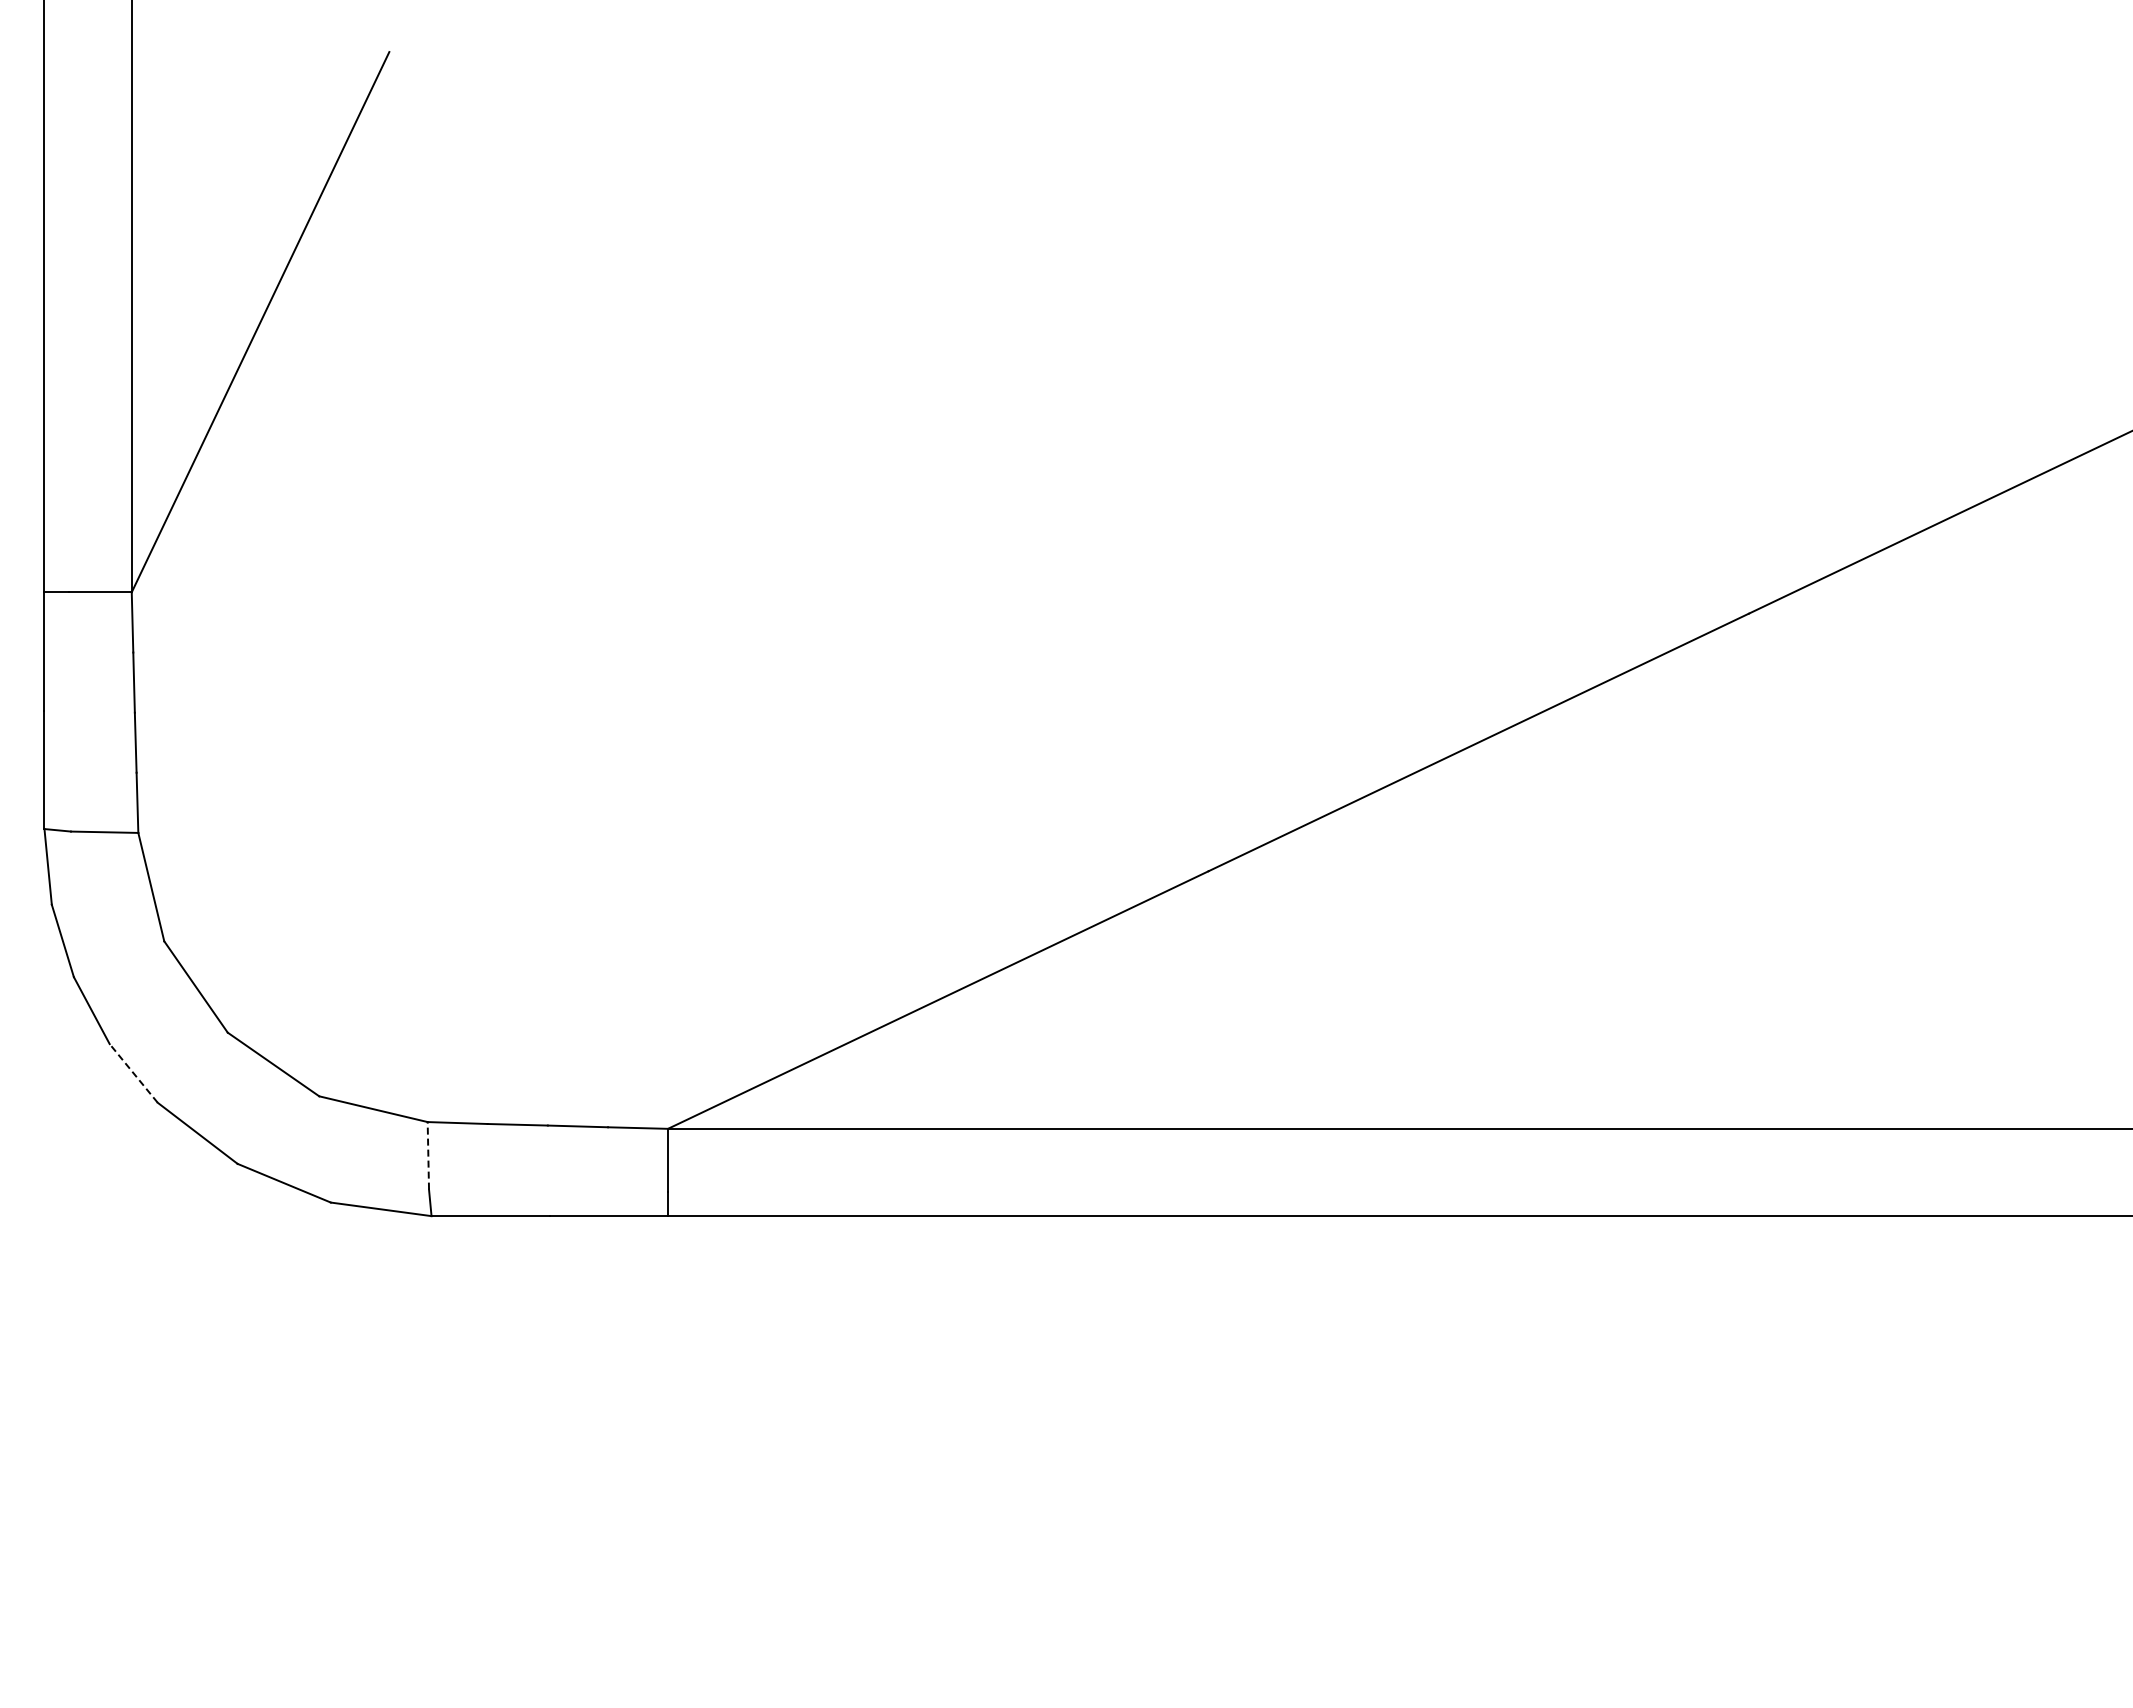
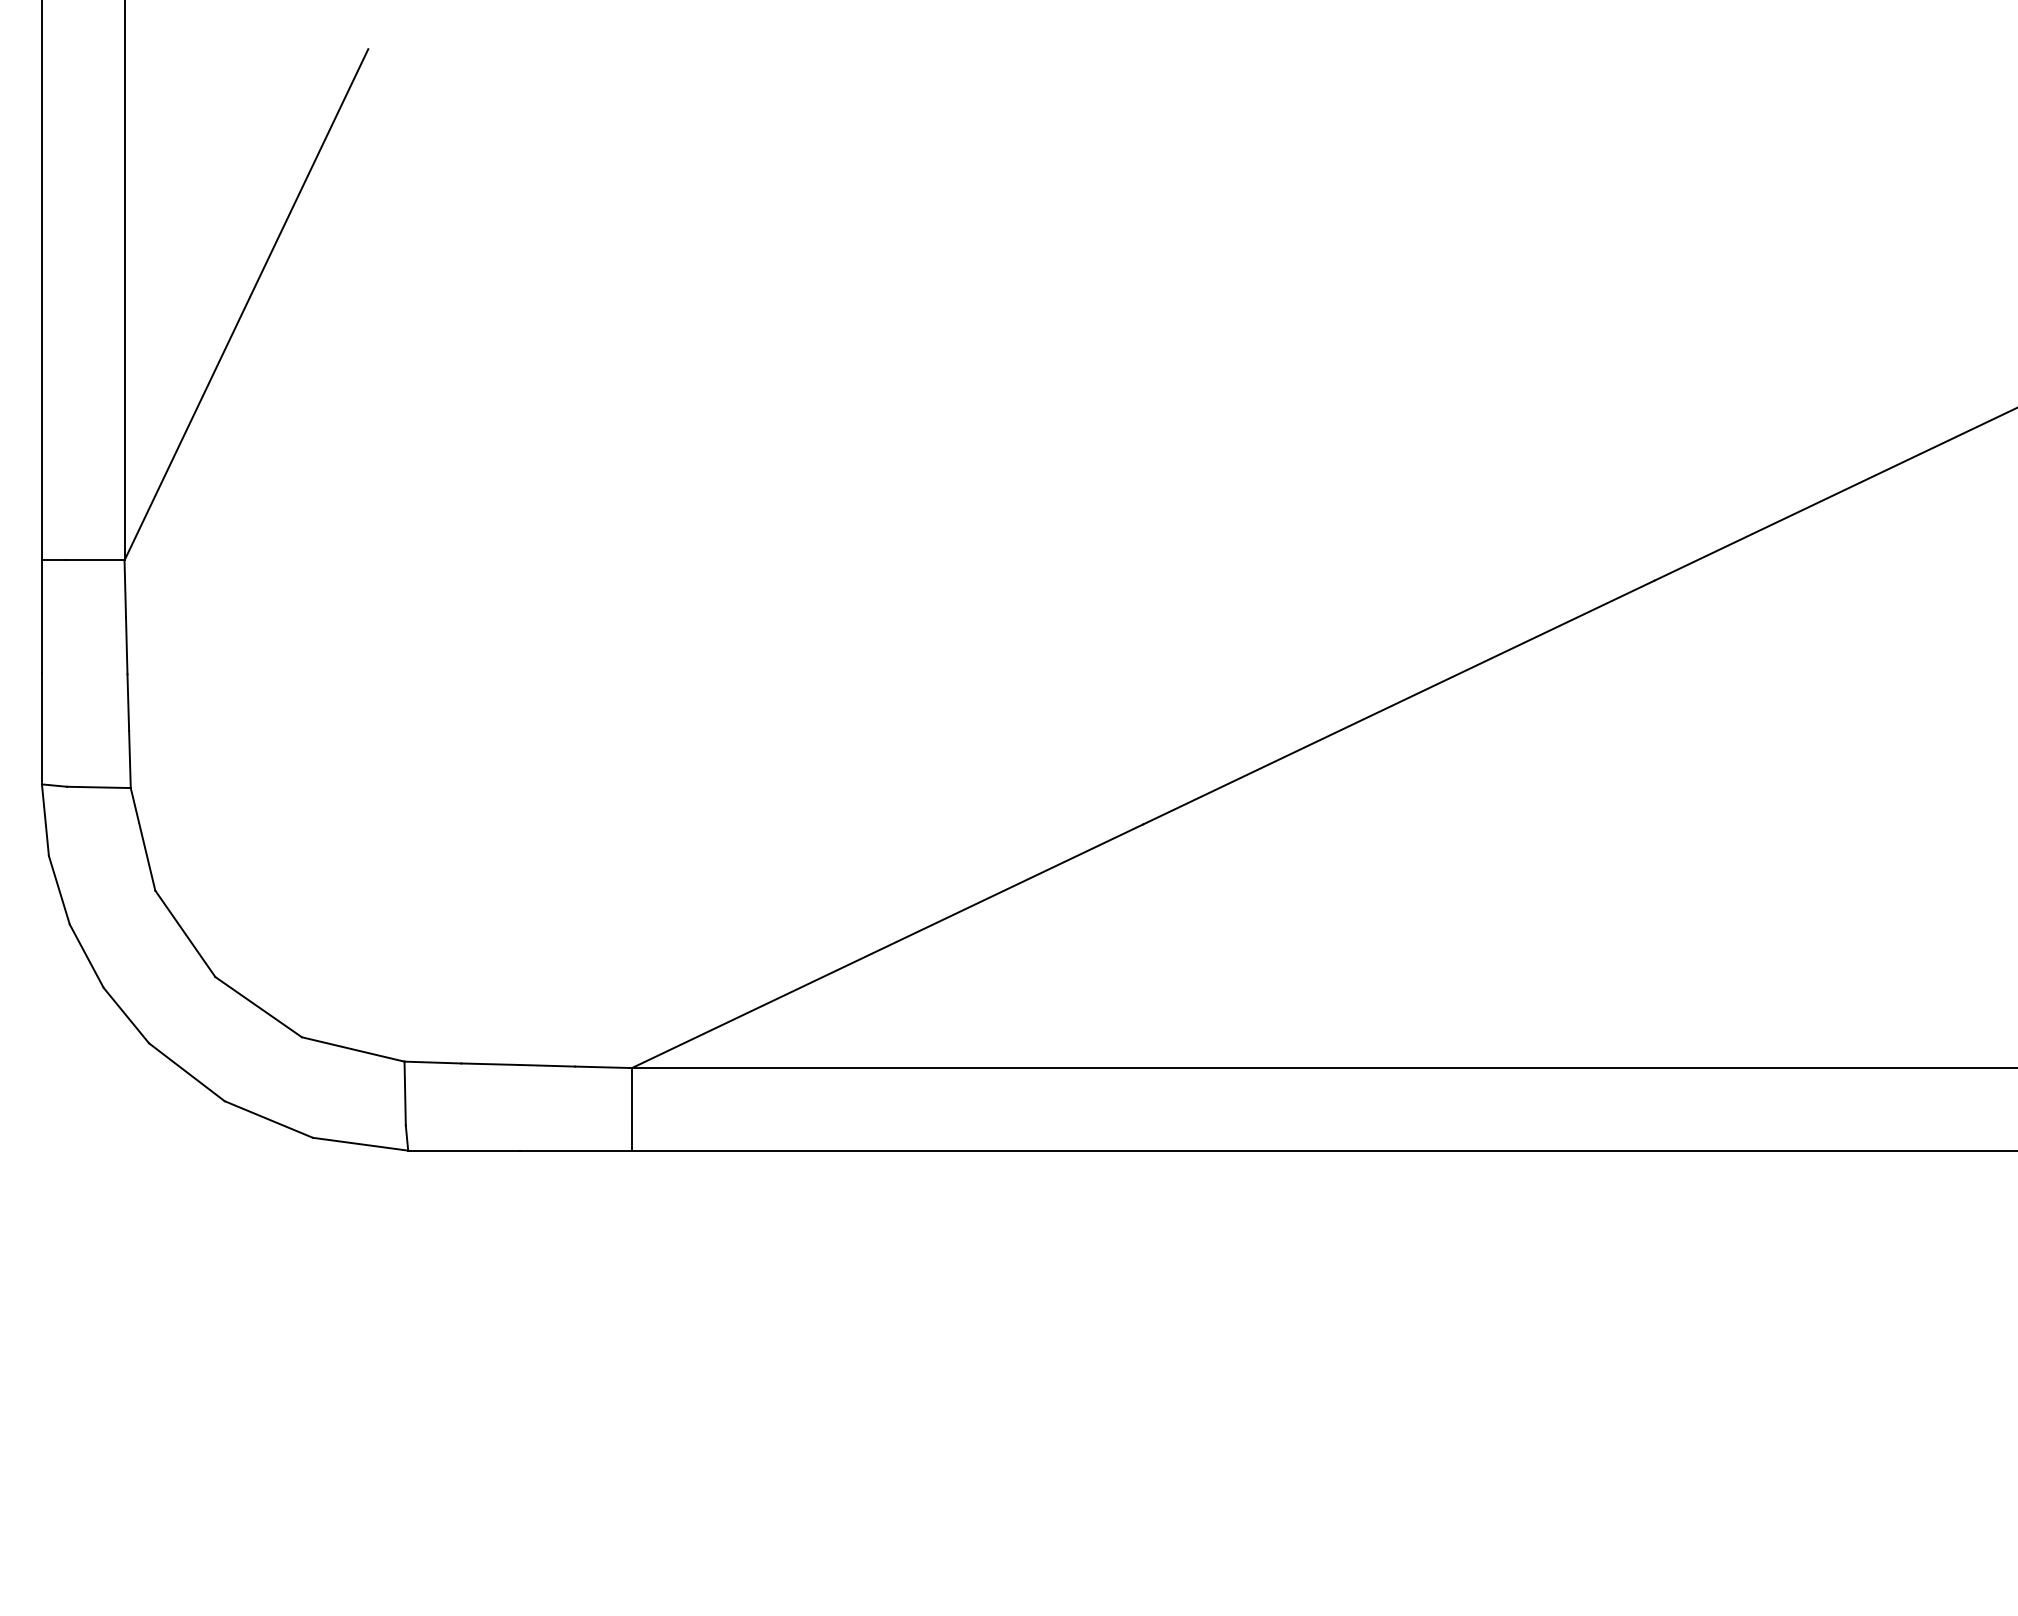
line: (133, 1073) -> (126, 1015), dashed -> solid
line: (428, 1155) -> (405, 1093), dashed -> solid

